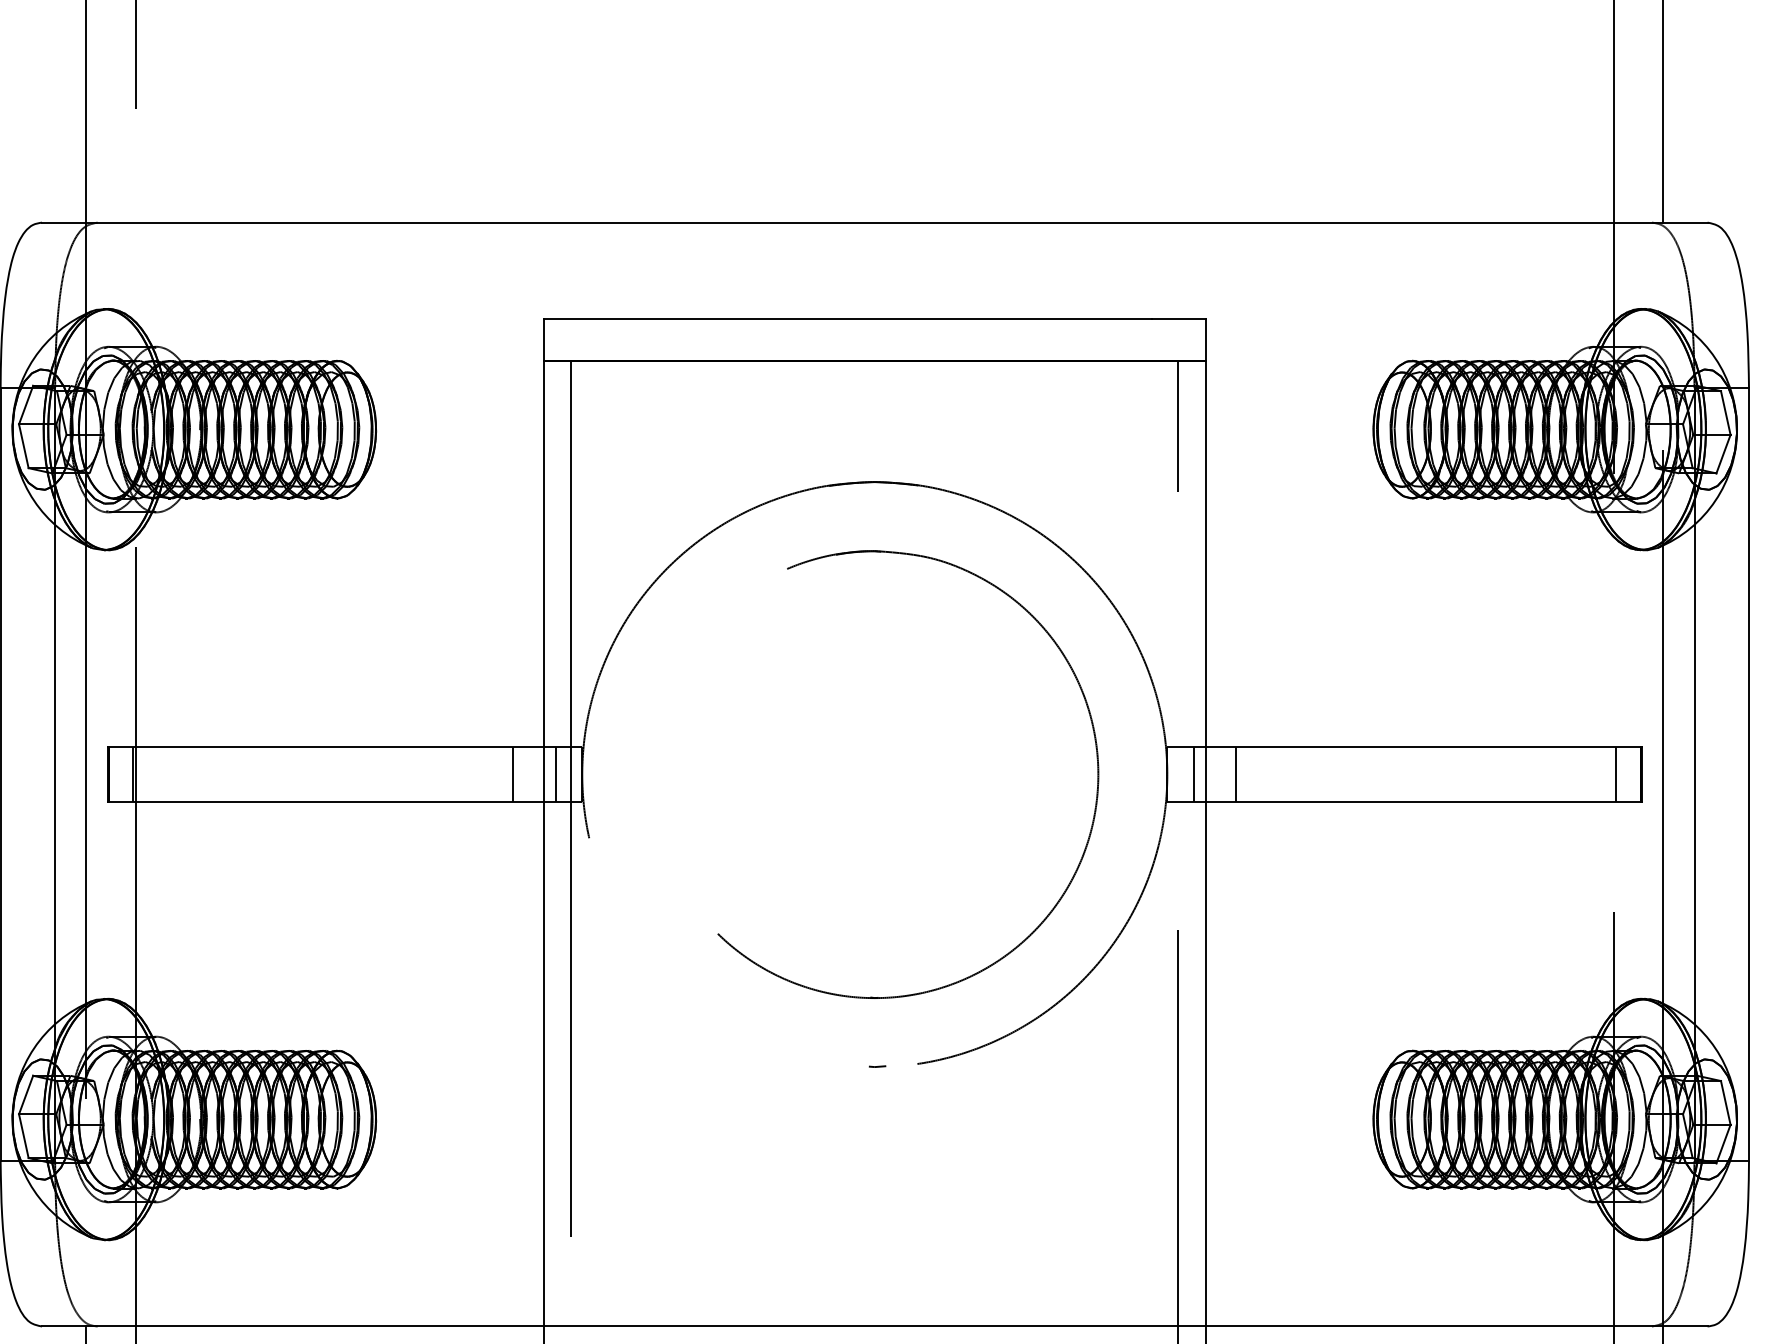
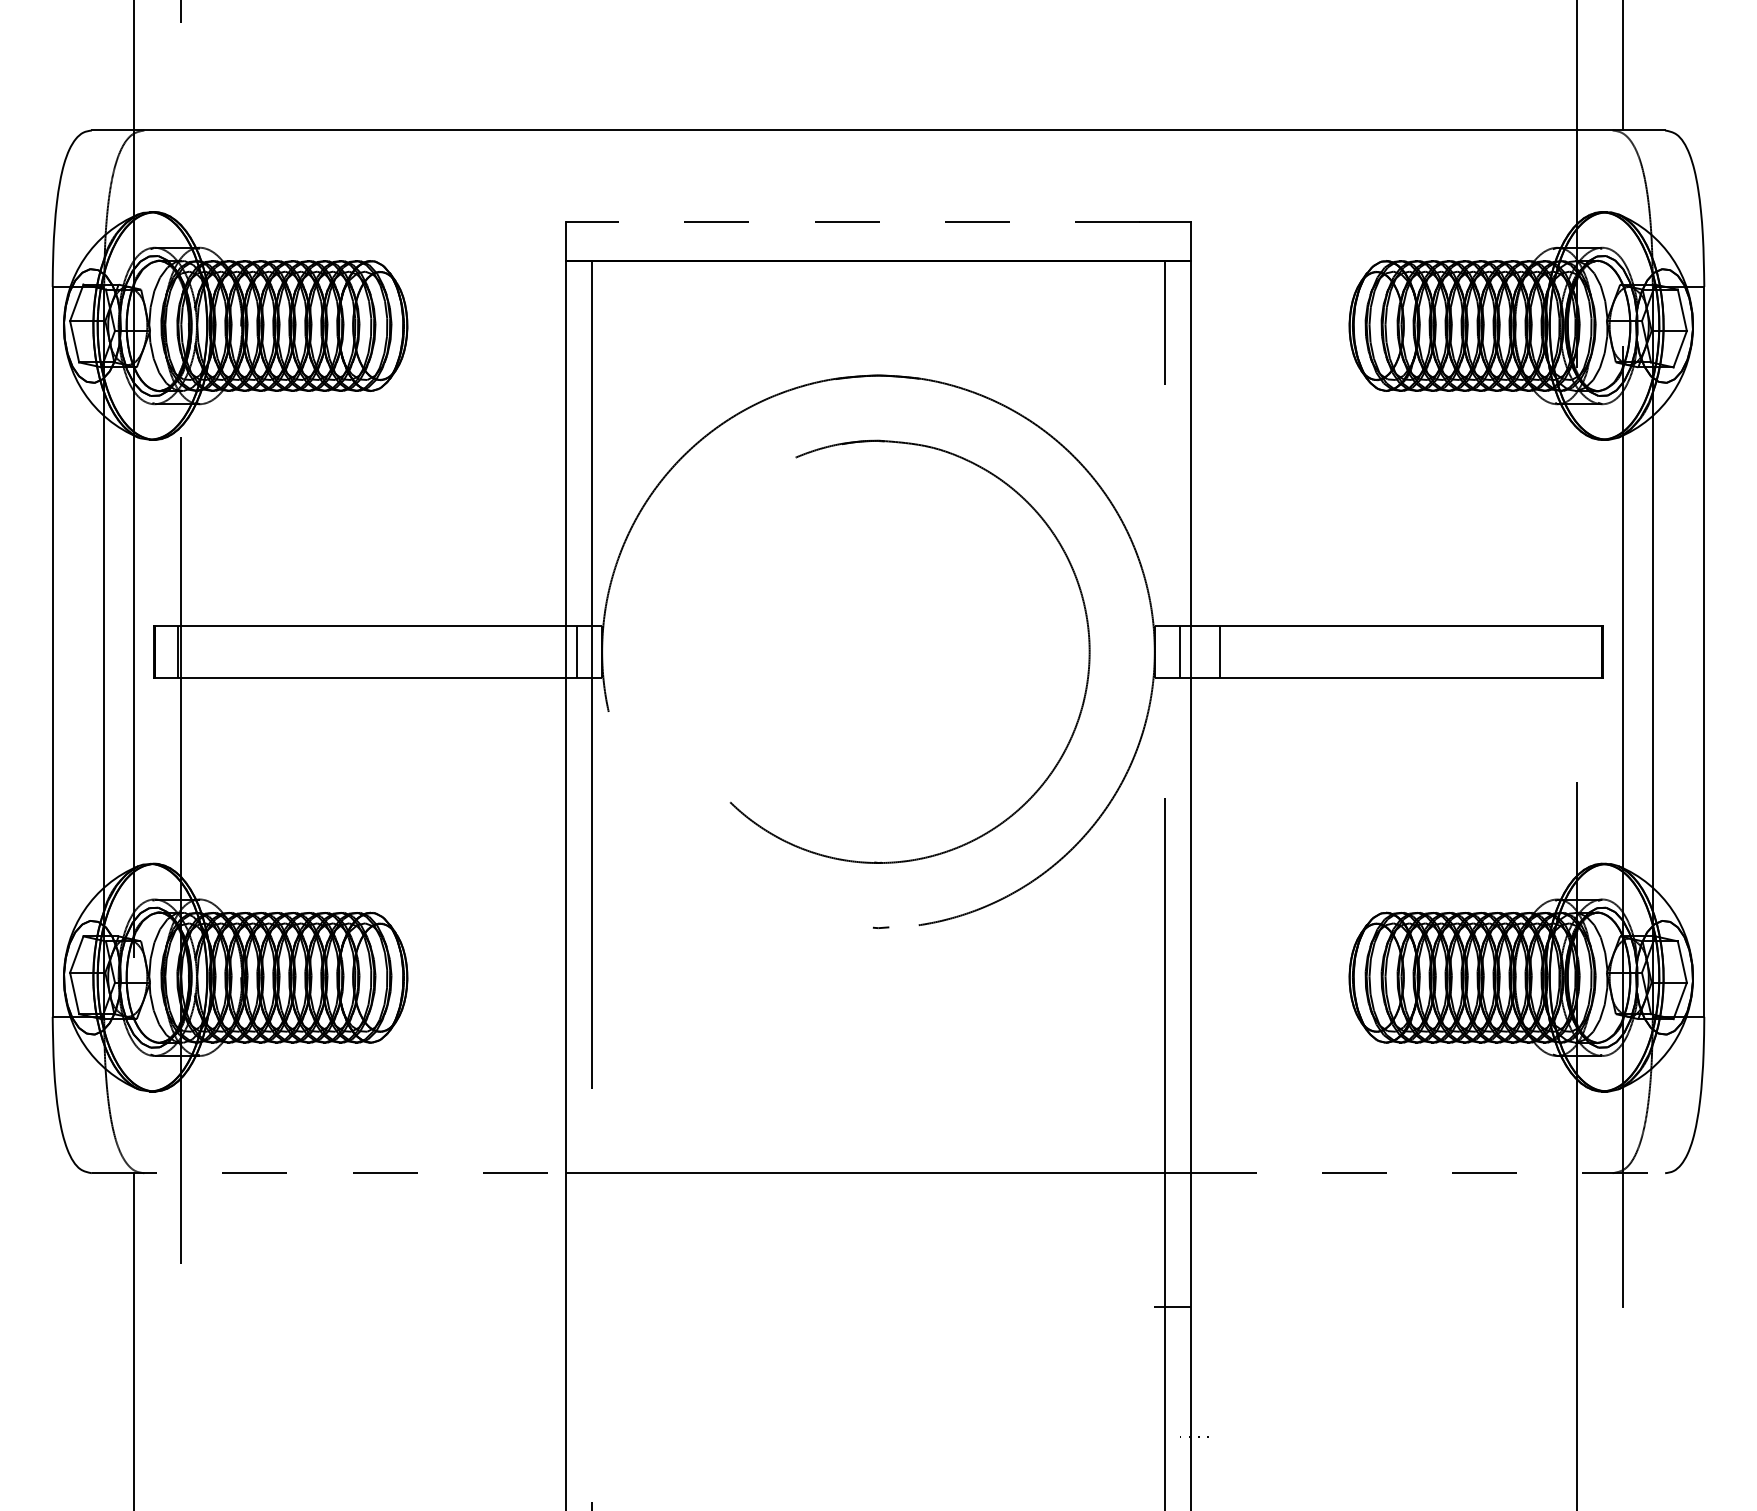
line: (847, 318) -> (852, 221), solid -> dashed
line: (512, 774) -> (536, 651), removed
line: (1615, 774) -> (1578, 651), removed
line: (292, 1326) -> (328, 1173), solid -> dashed
line: (1457, 1326) -> (1428, 1173), solid -> dashed

